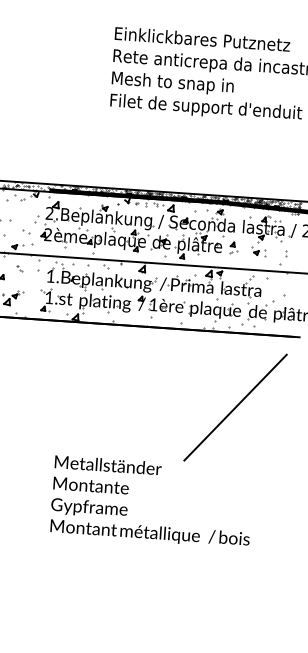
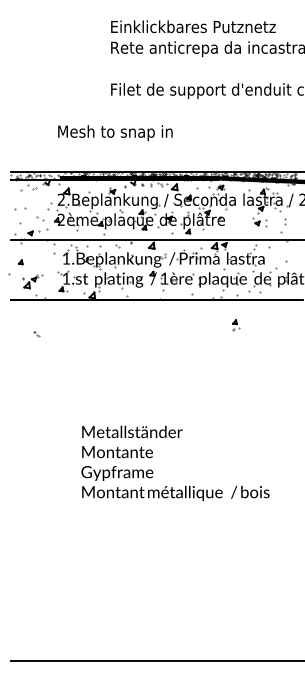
text: (172, 83) -> (115, 133), moved
part: (234, 248) -> (236, 325), moved
part: (19, 268) -> (36, 334), moved
line: (235, 407) -> (247, 369), removed

